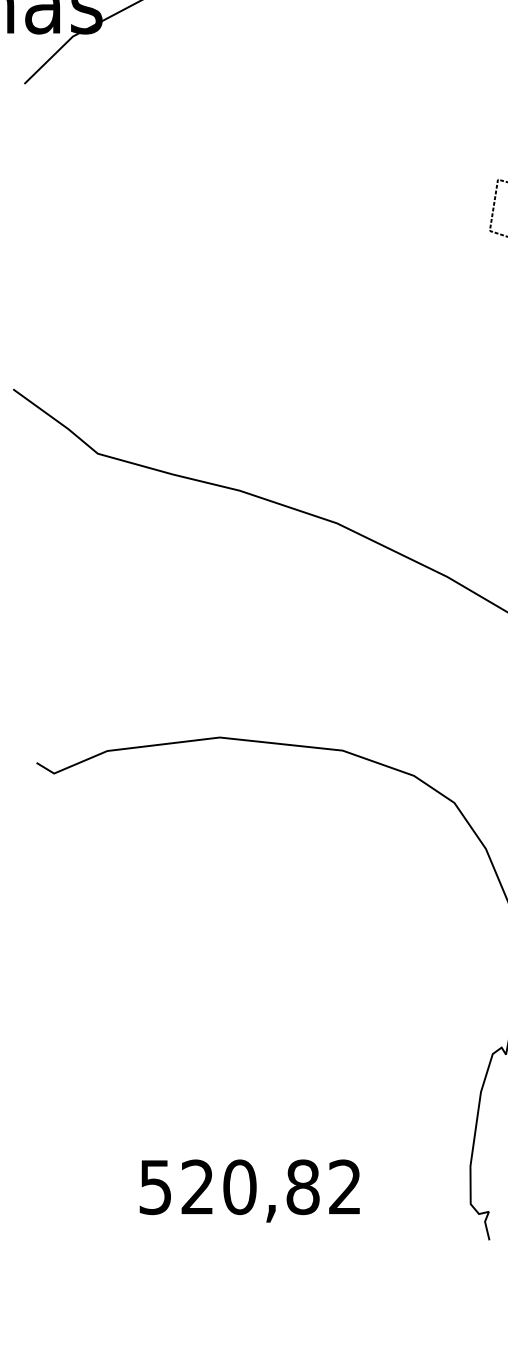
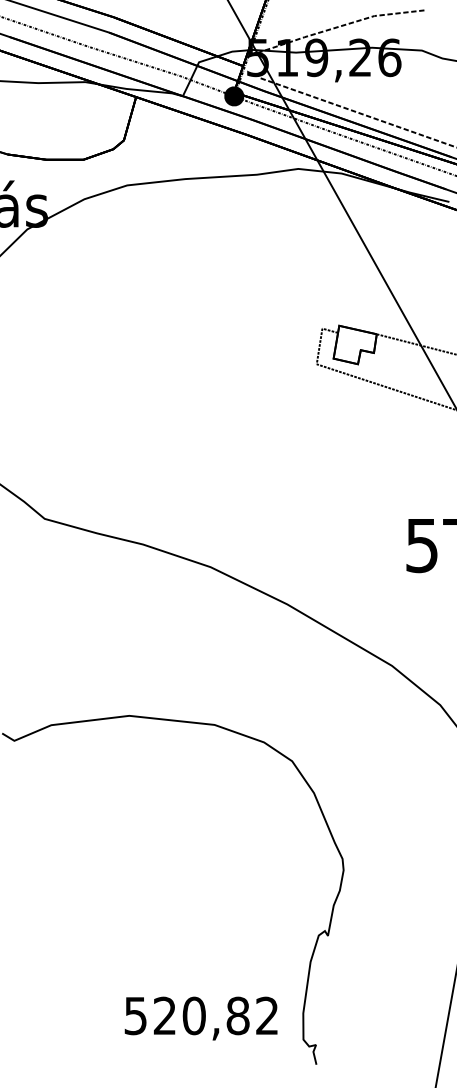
text: (248, 1190) -> (200, 1018), moved

